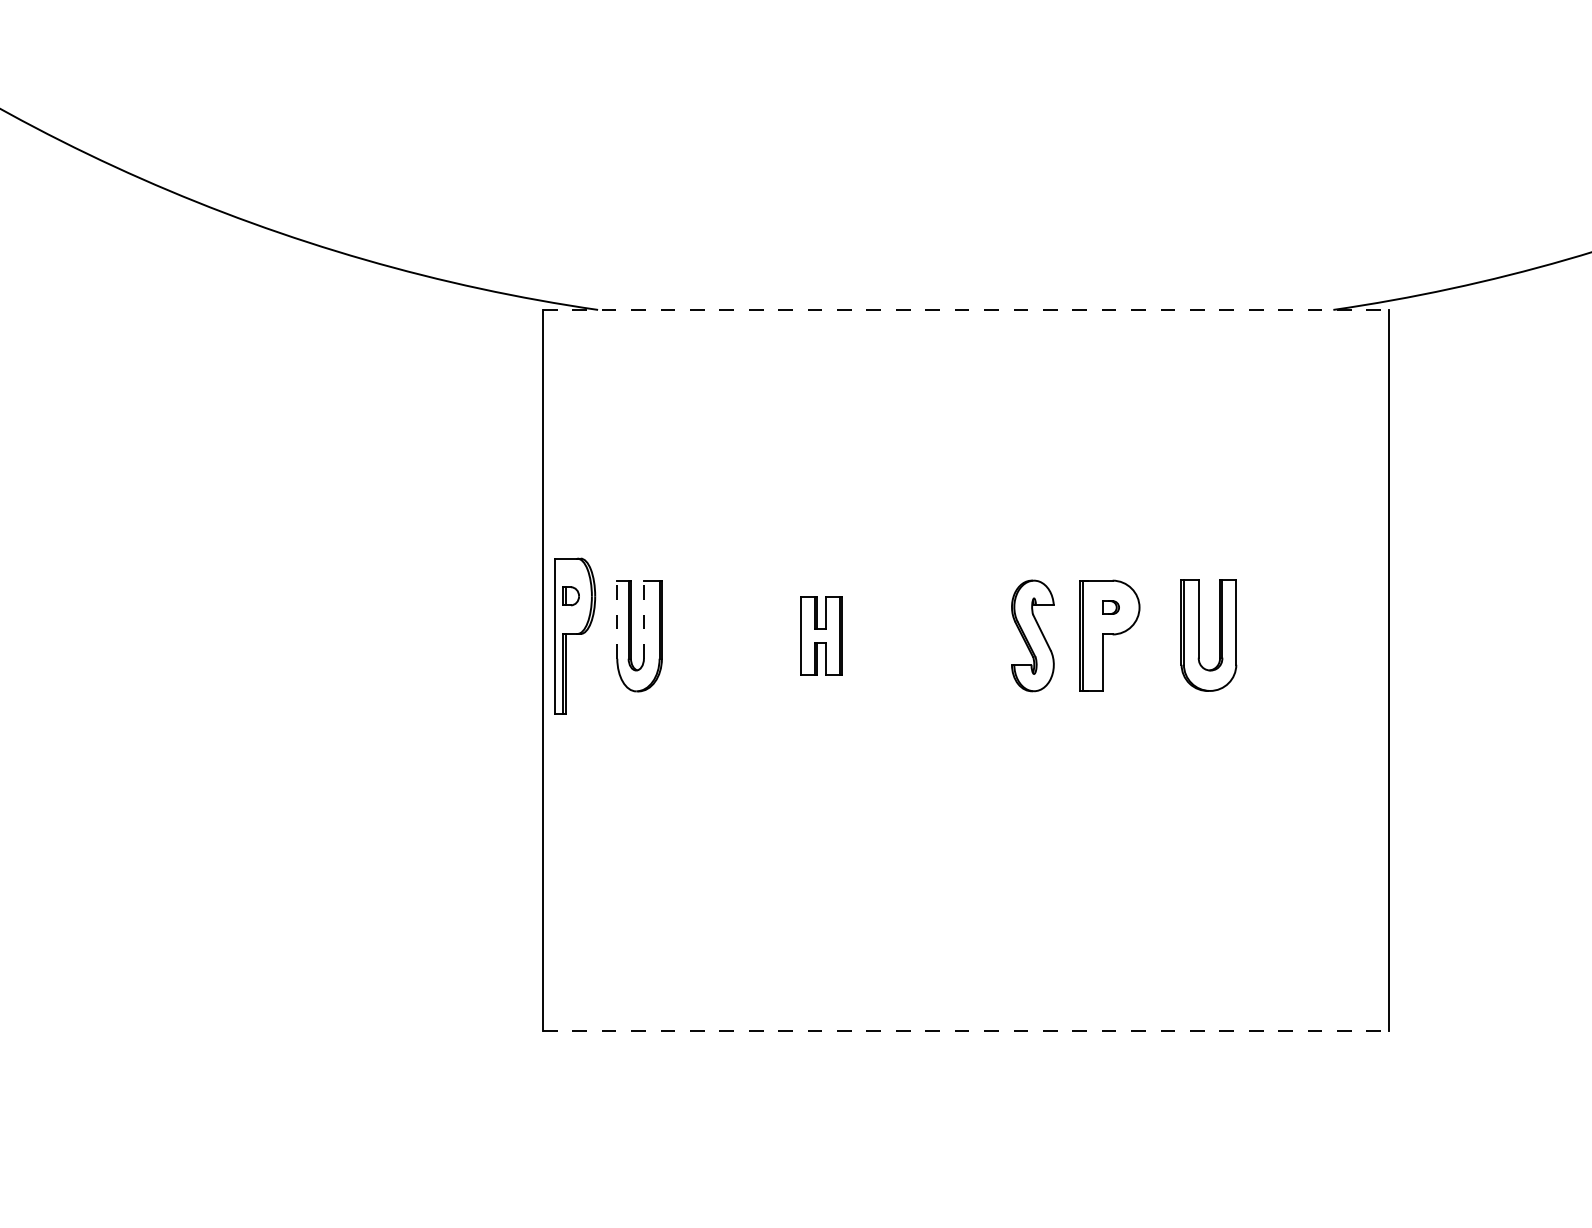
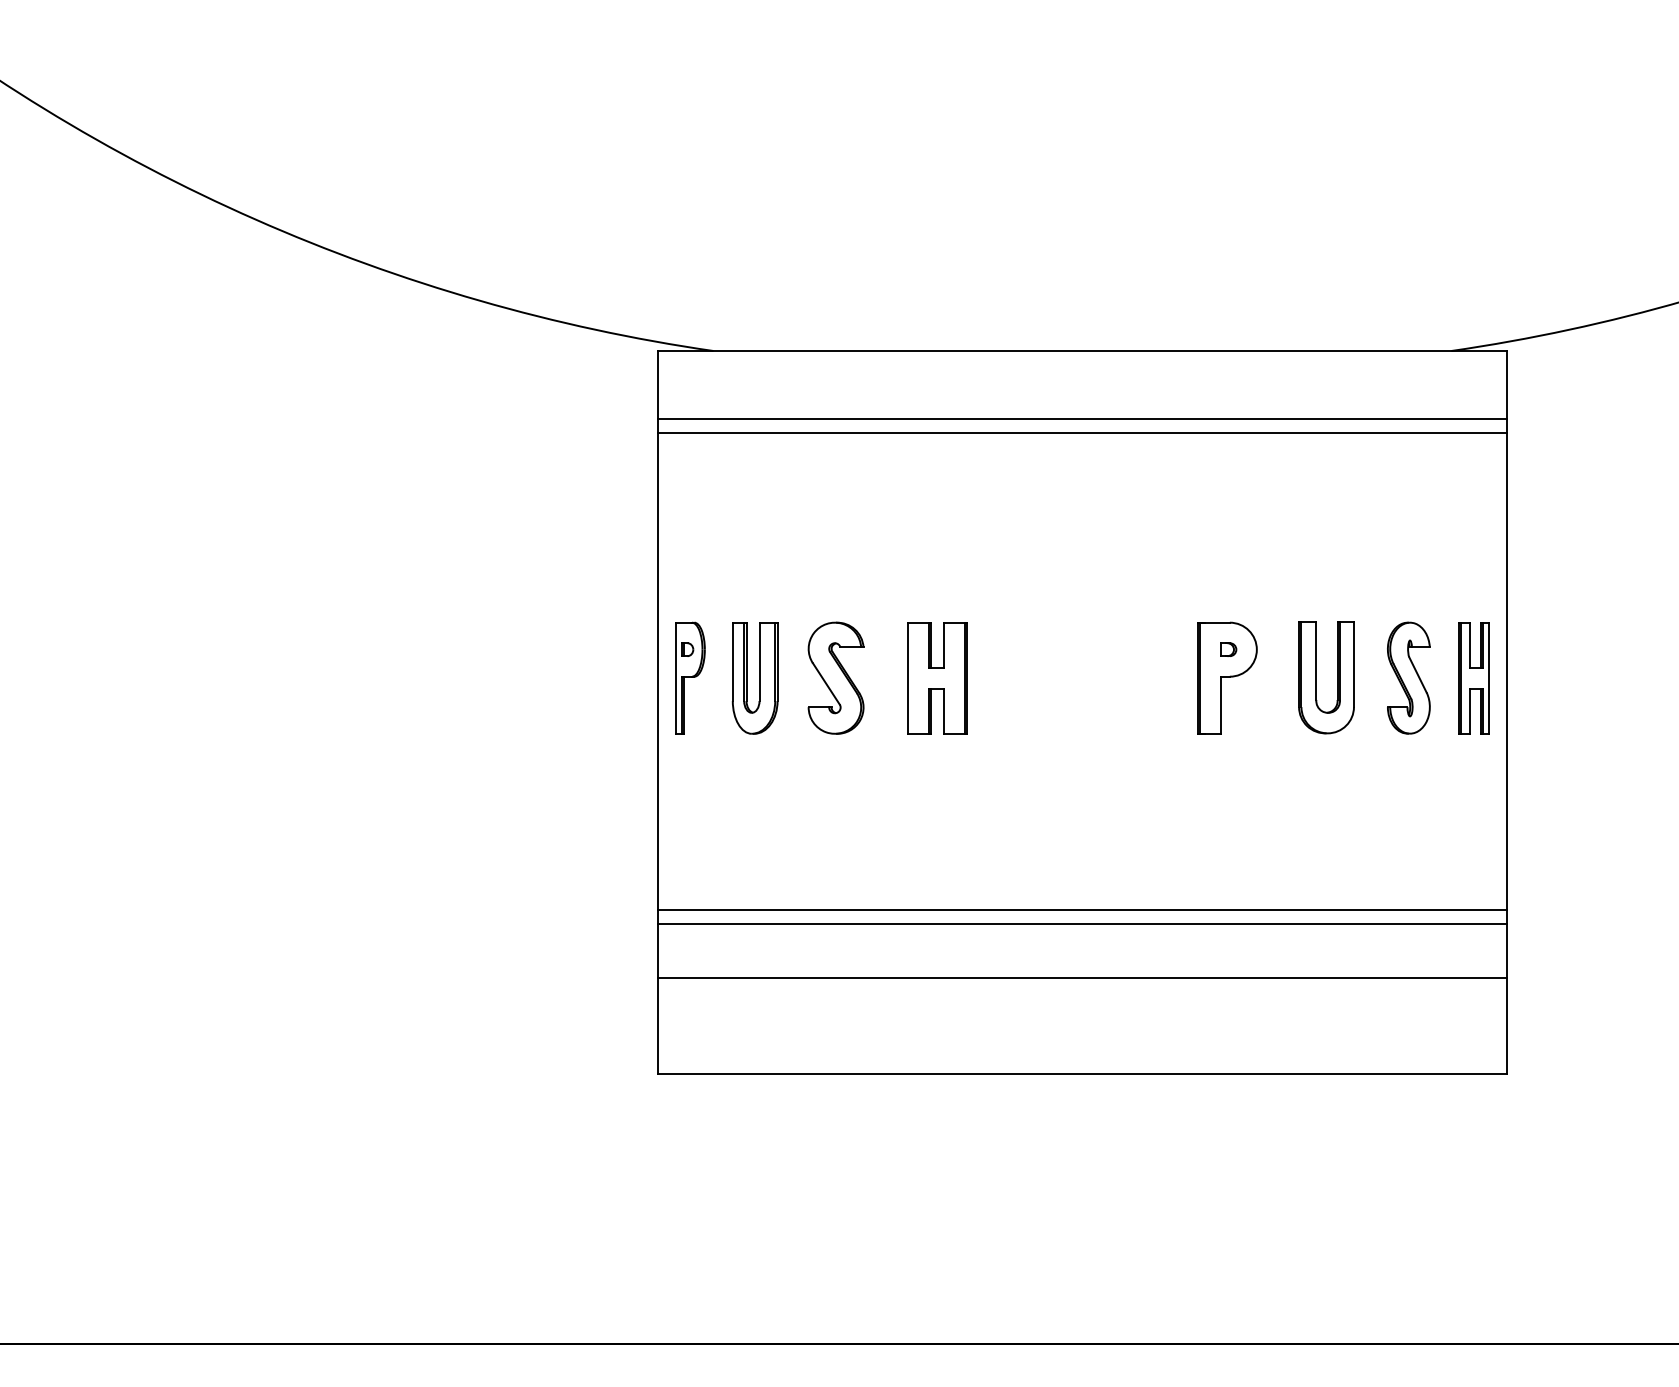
line: (965, 310) -> (1082, 351), dashed -> solid
line: (965, 378) -> (1082, 419), added
line: (965, 391) -> (1082, 432), added
line: (617, 619) -> (732, 661), dashed -> solid
line: (643, 619) -> (759, 661), dashed -> solid
part: (575, 635) -> (690, 677), size x0.71
part: (719, 635) -> (835, 677), added
part: (1032, 635) -> (1408, 677), moved
part: (821, 636) -> (937, 678), size x1.43
part: (1355, 636) -> (1473, 678), added
line: (965, 867) -> (1082, 910), added
line: (965, 880) -> (1082, 923), added
line: (965, 935) -> (1082, 978), added
line: (965, 1030) -> (1082, 1074), dashed -> solid

